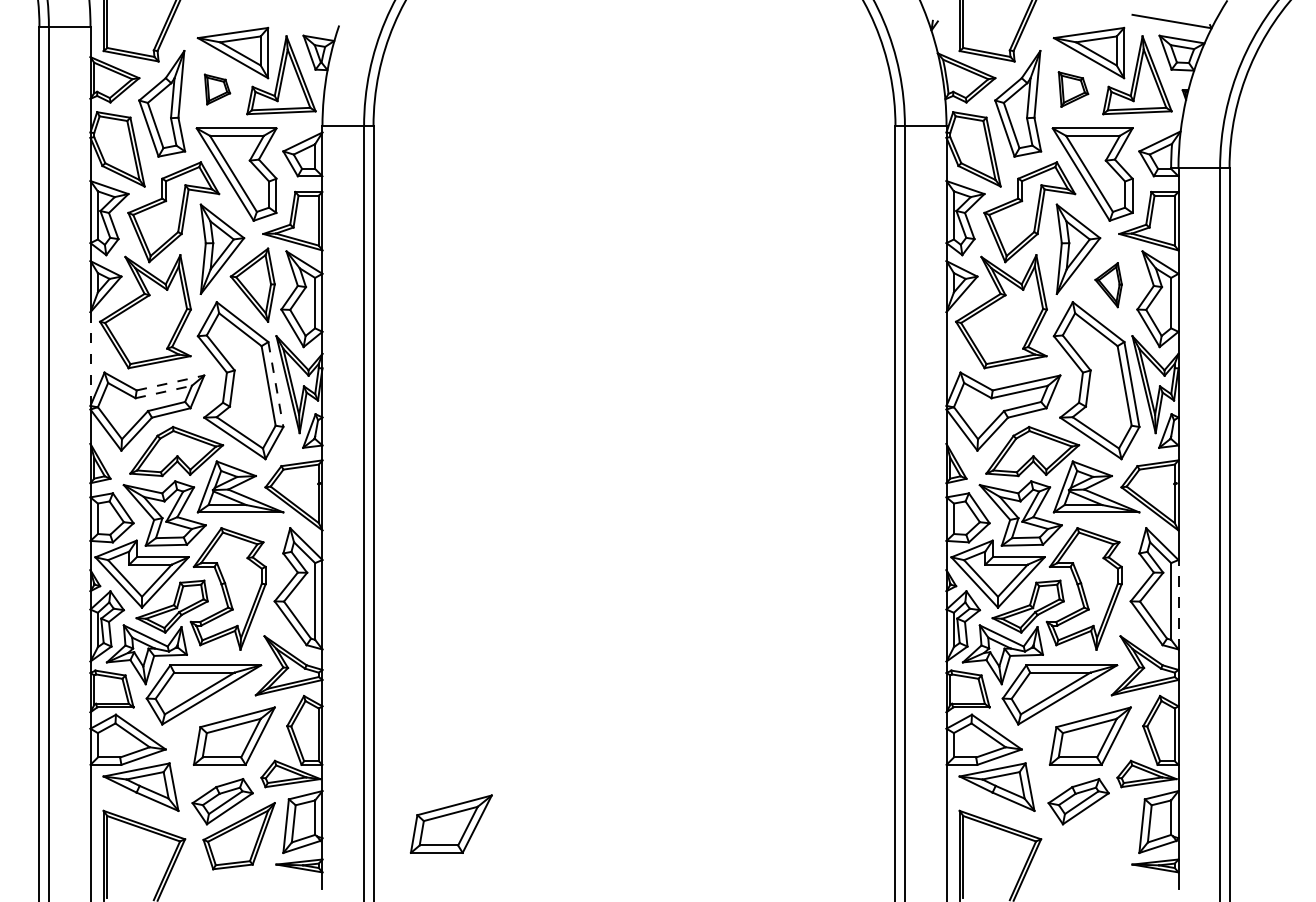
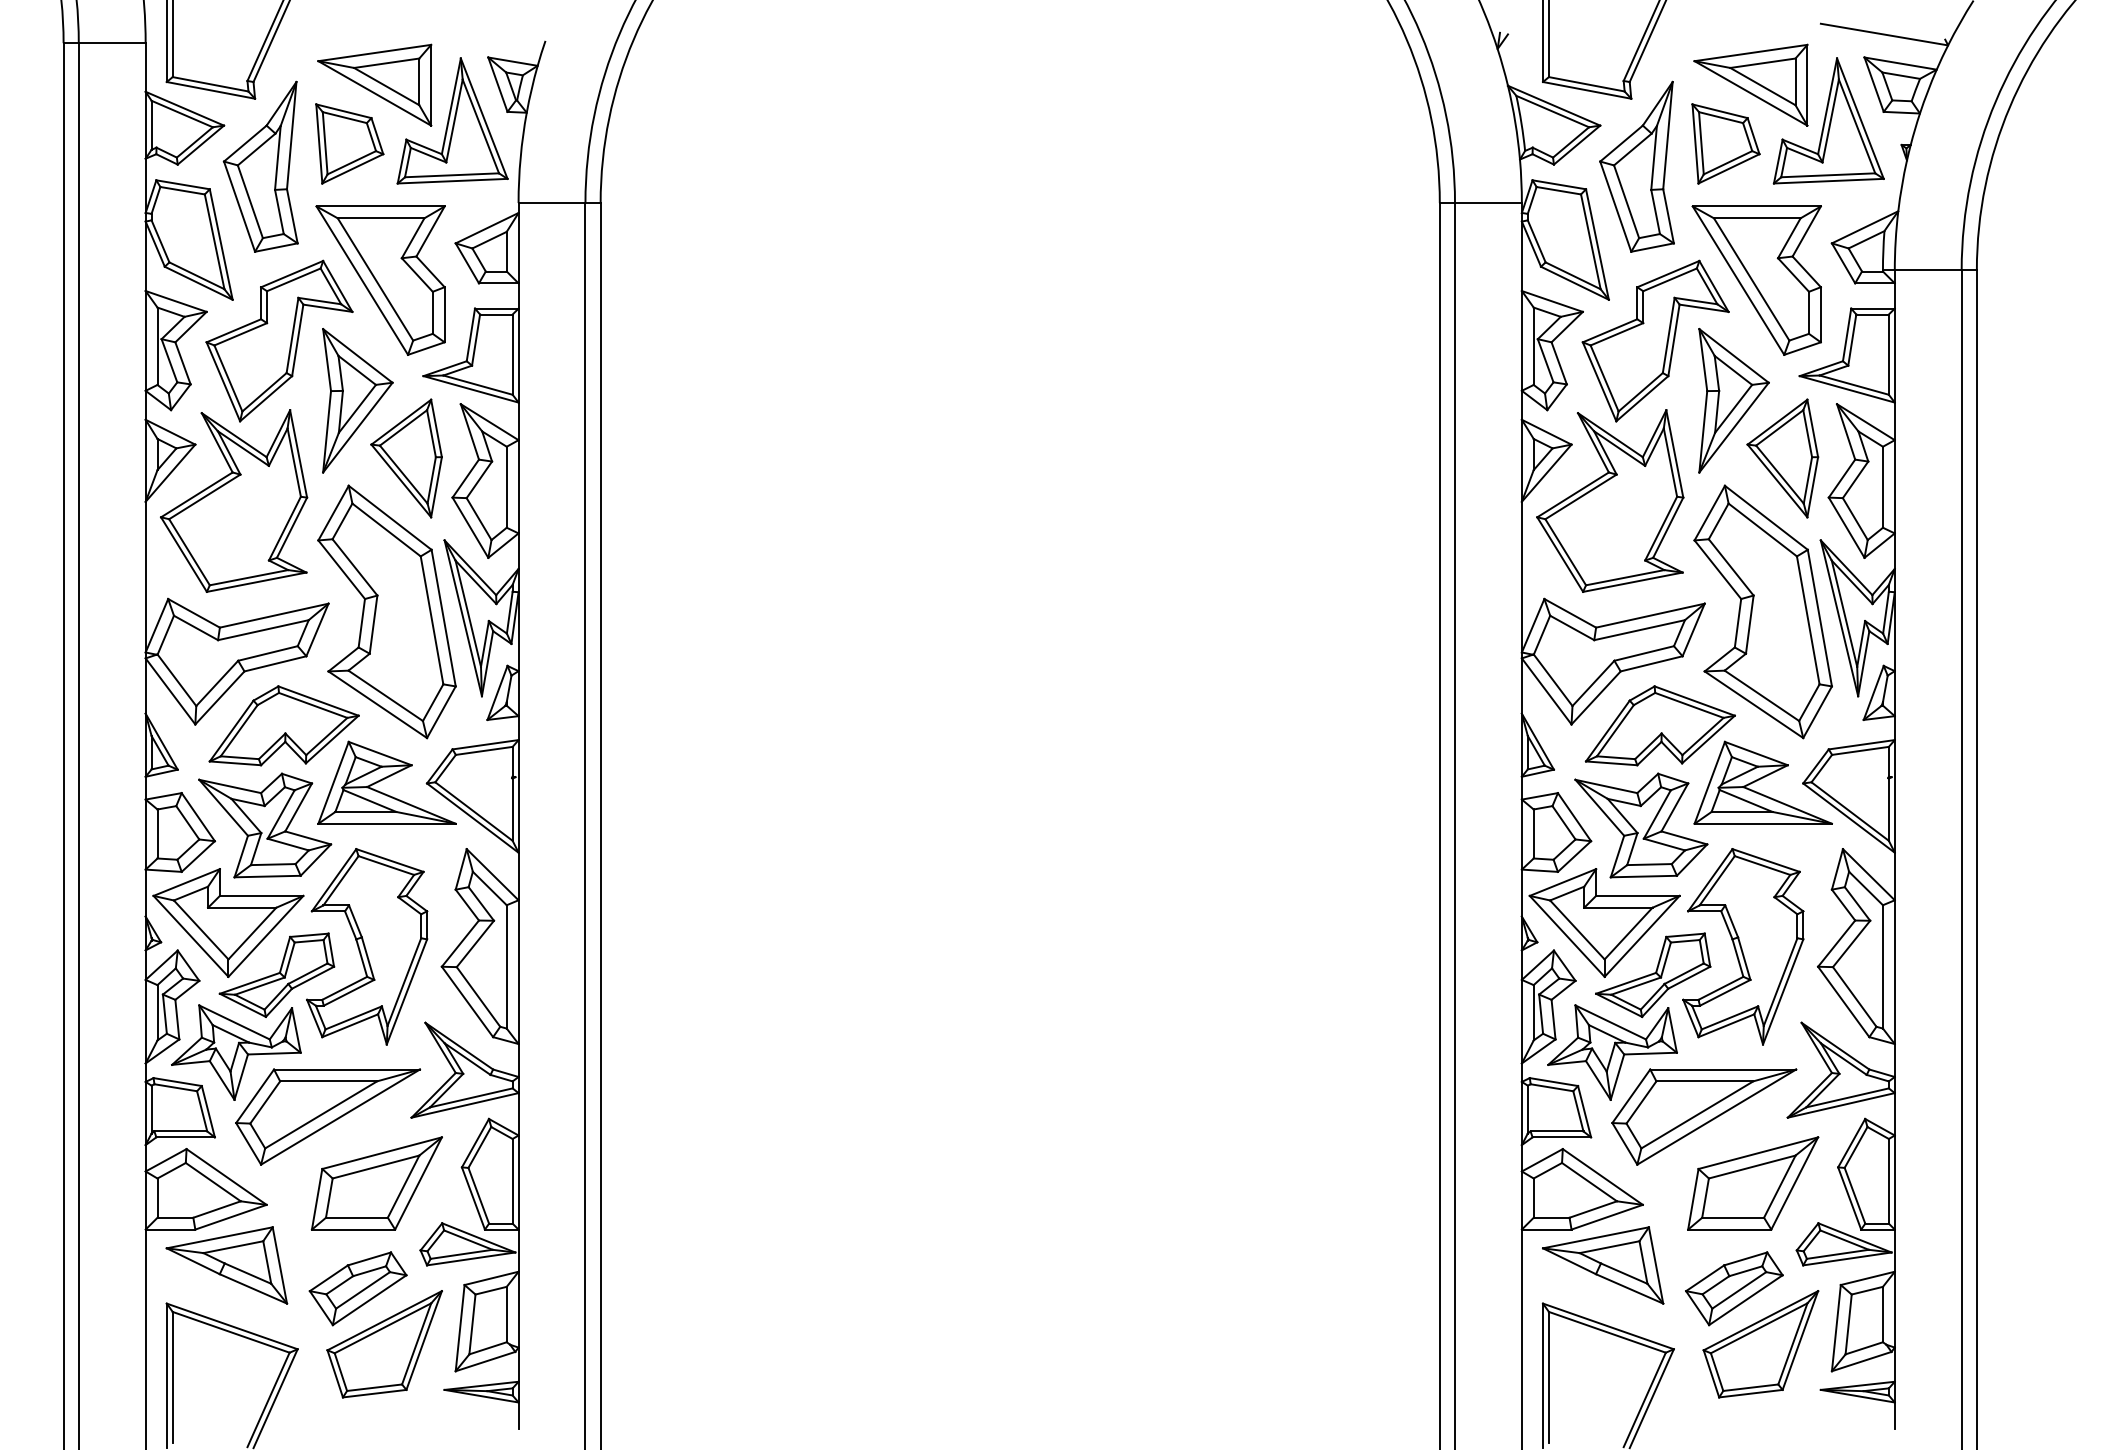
part: (217, 89) -> (349, 143), size x1.67
part: (1073, 89) -> (1725, 143), size x1.43
part: (1108, 284) -> (1782, 457), size x1.67
line: (90, 359) -> (145, 577), dashed -> solid
line: (170, 383) -> (274, 616), dashed -> solid
line: (275, 385) -> (443, 619), dashed -> solid
line: (163, 392) -> (262, 630), dashed -> solid
line: (1178, 604) -> (1894, 971), dashed -> solid
part: (450, 823) -> (724, 1323), removed
part: (1094, 836) -> (1759, 1344), added

